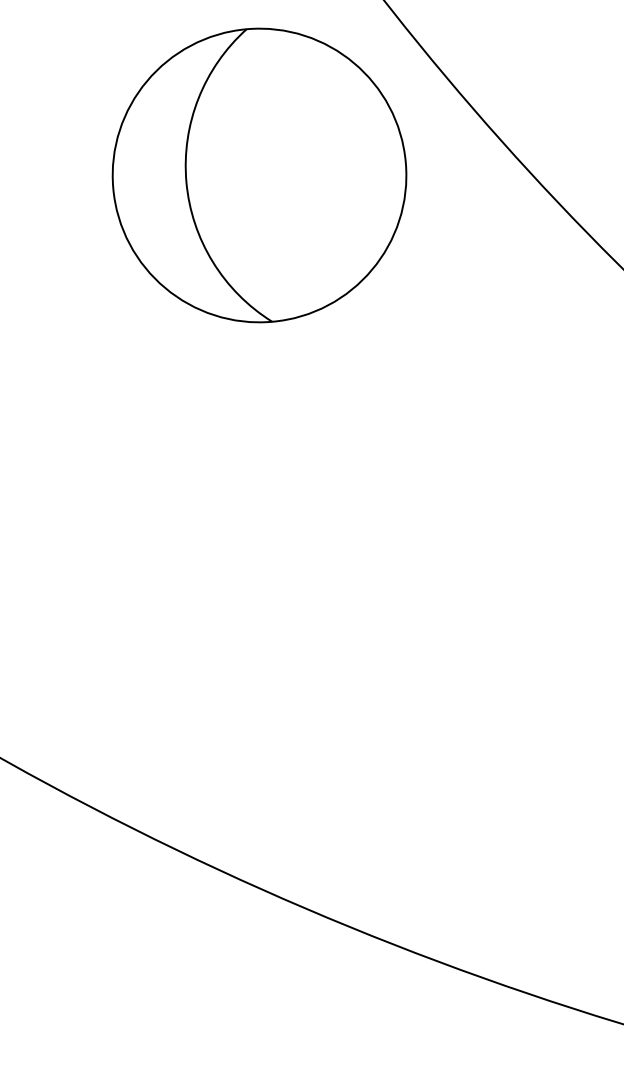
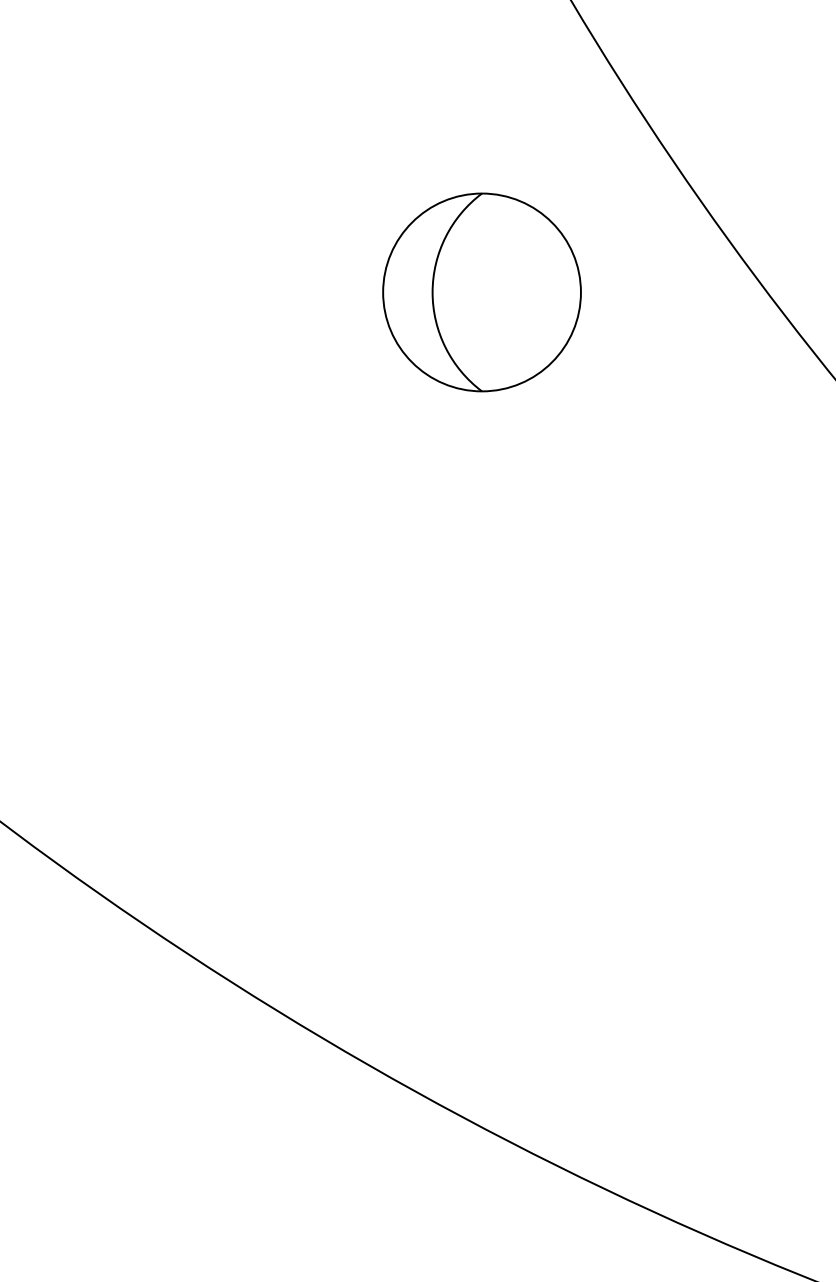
part: (259, 175) -> (481, 292), size x0.6

